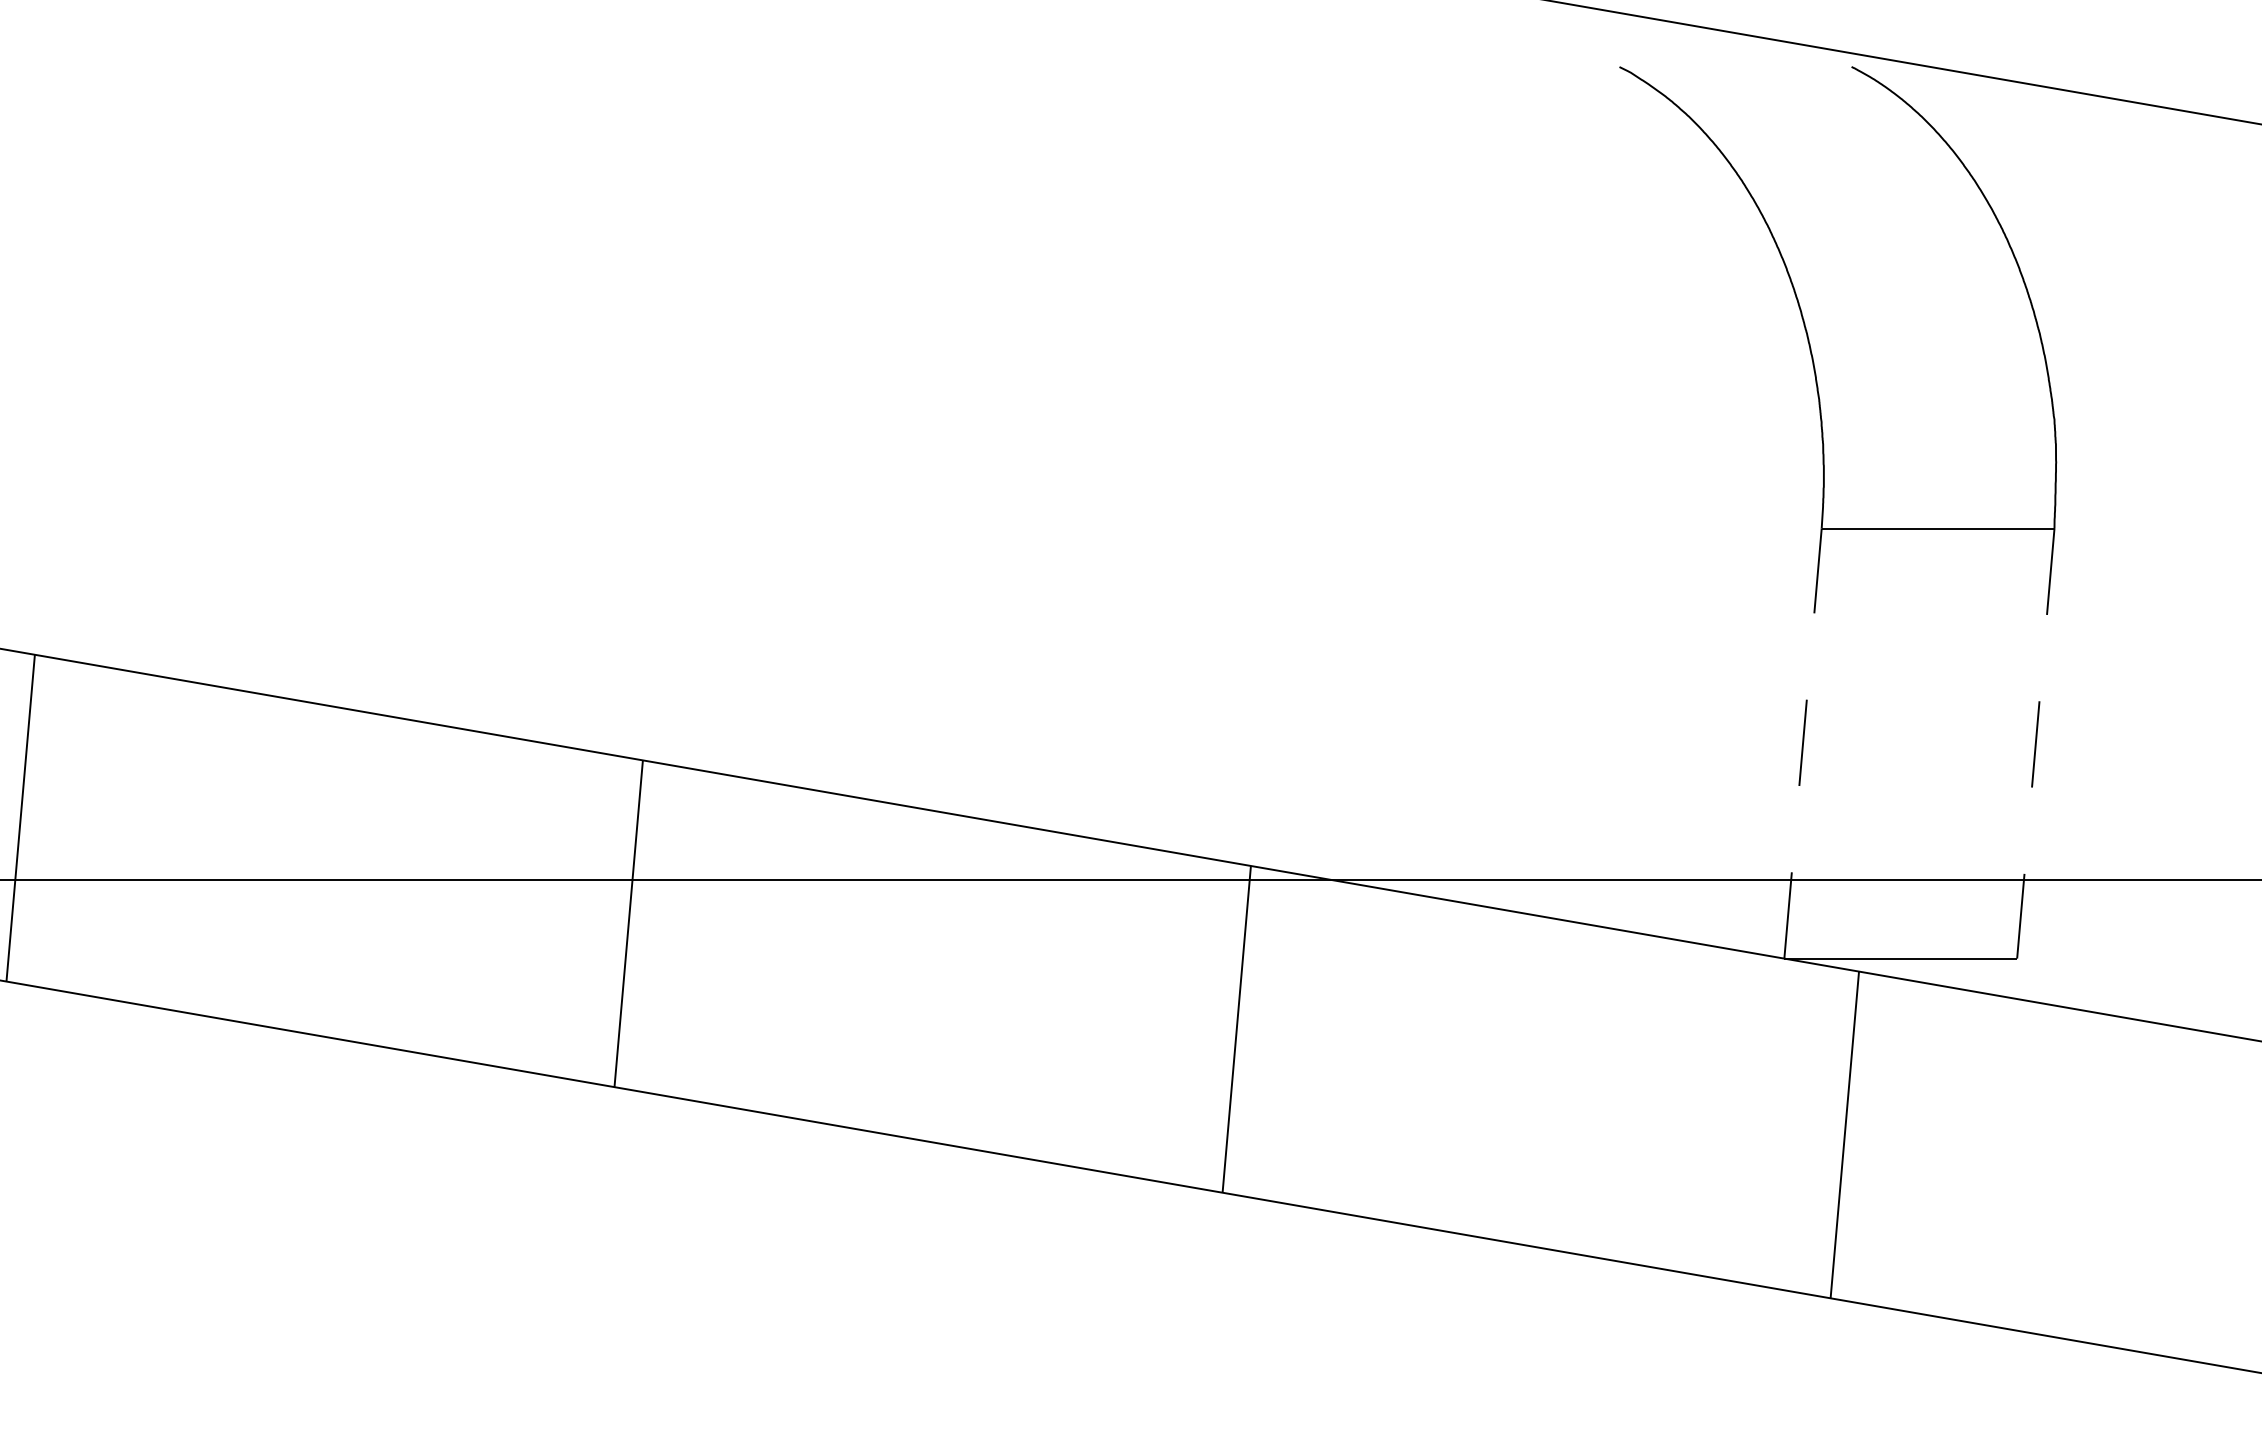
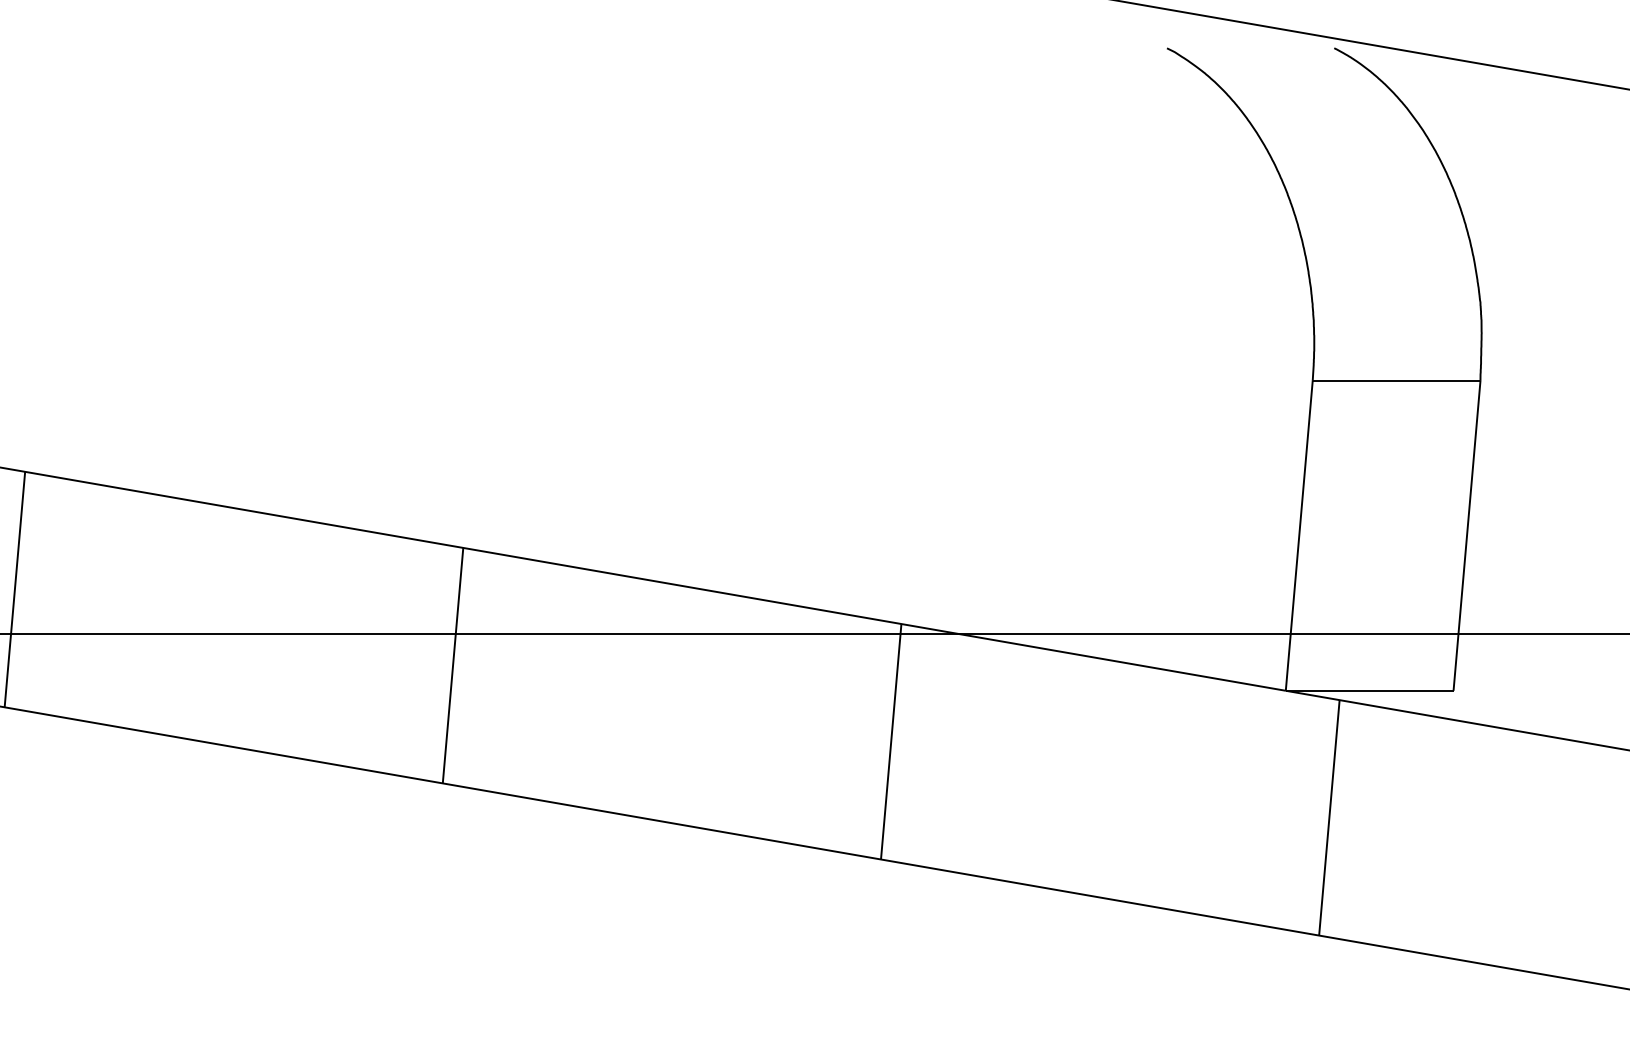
line: (1803, 743) -> (1299, 535), dashed -> solid
line: (2035, 743) -> (1466, 535), dashed -> solid

